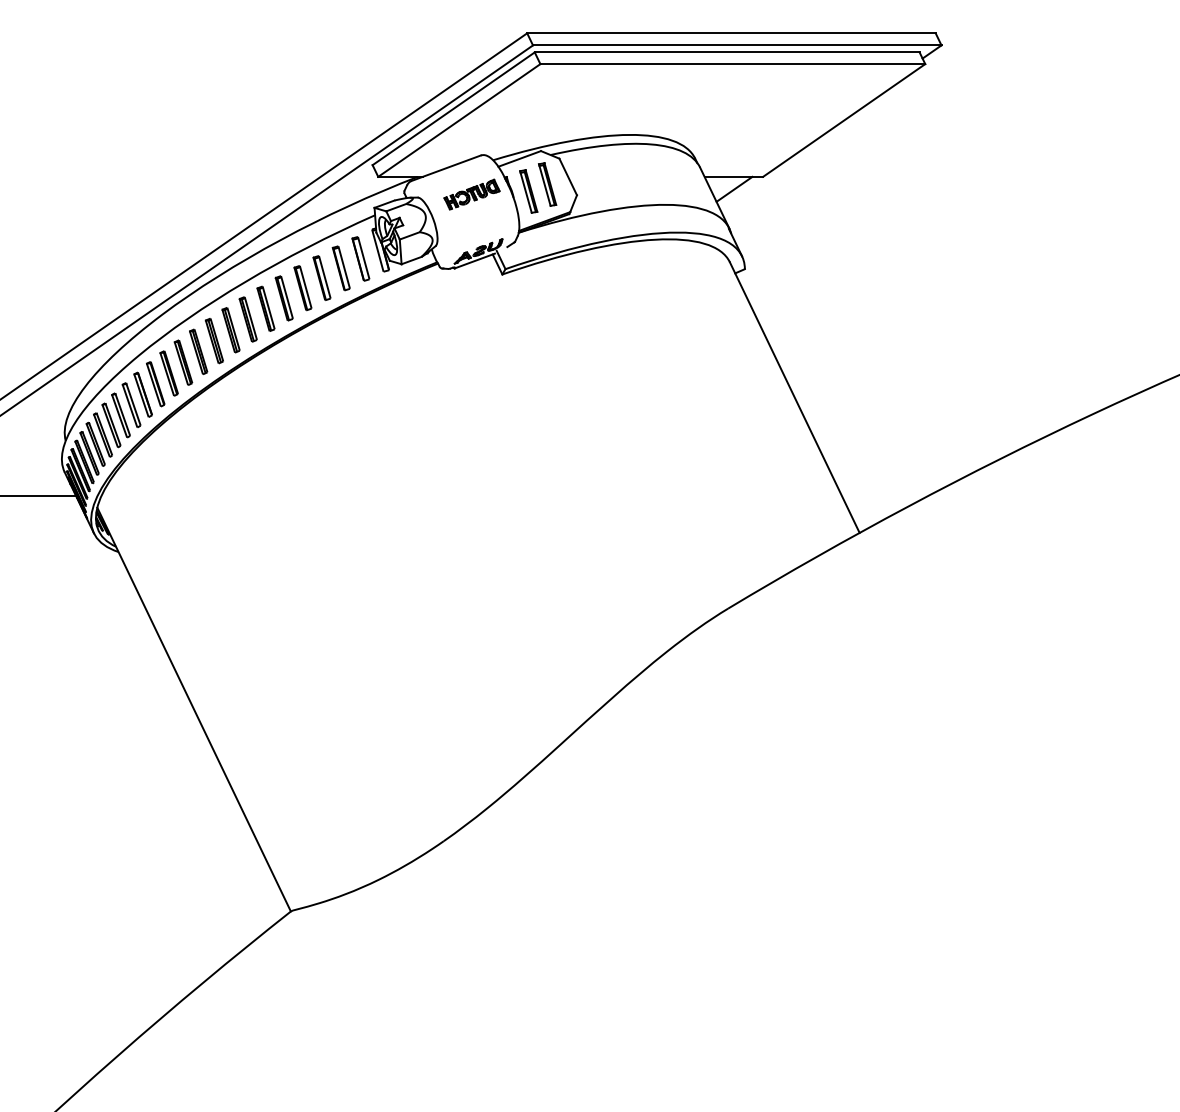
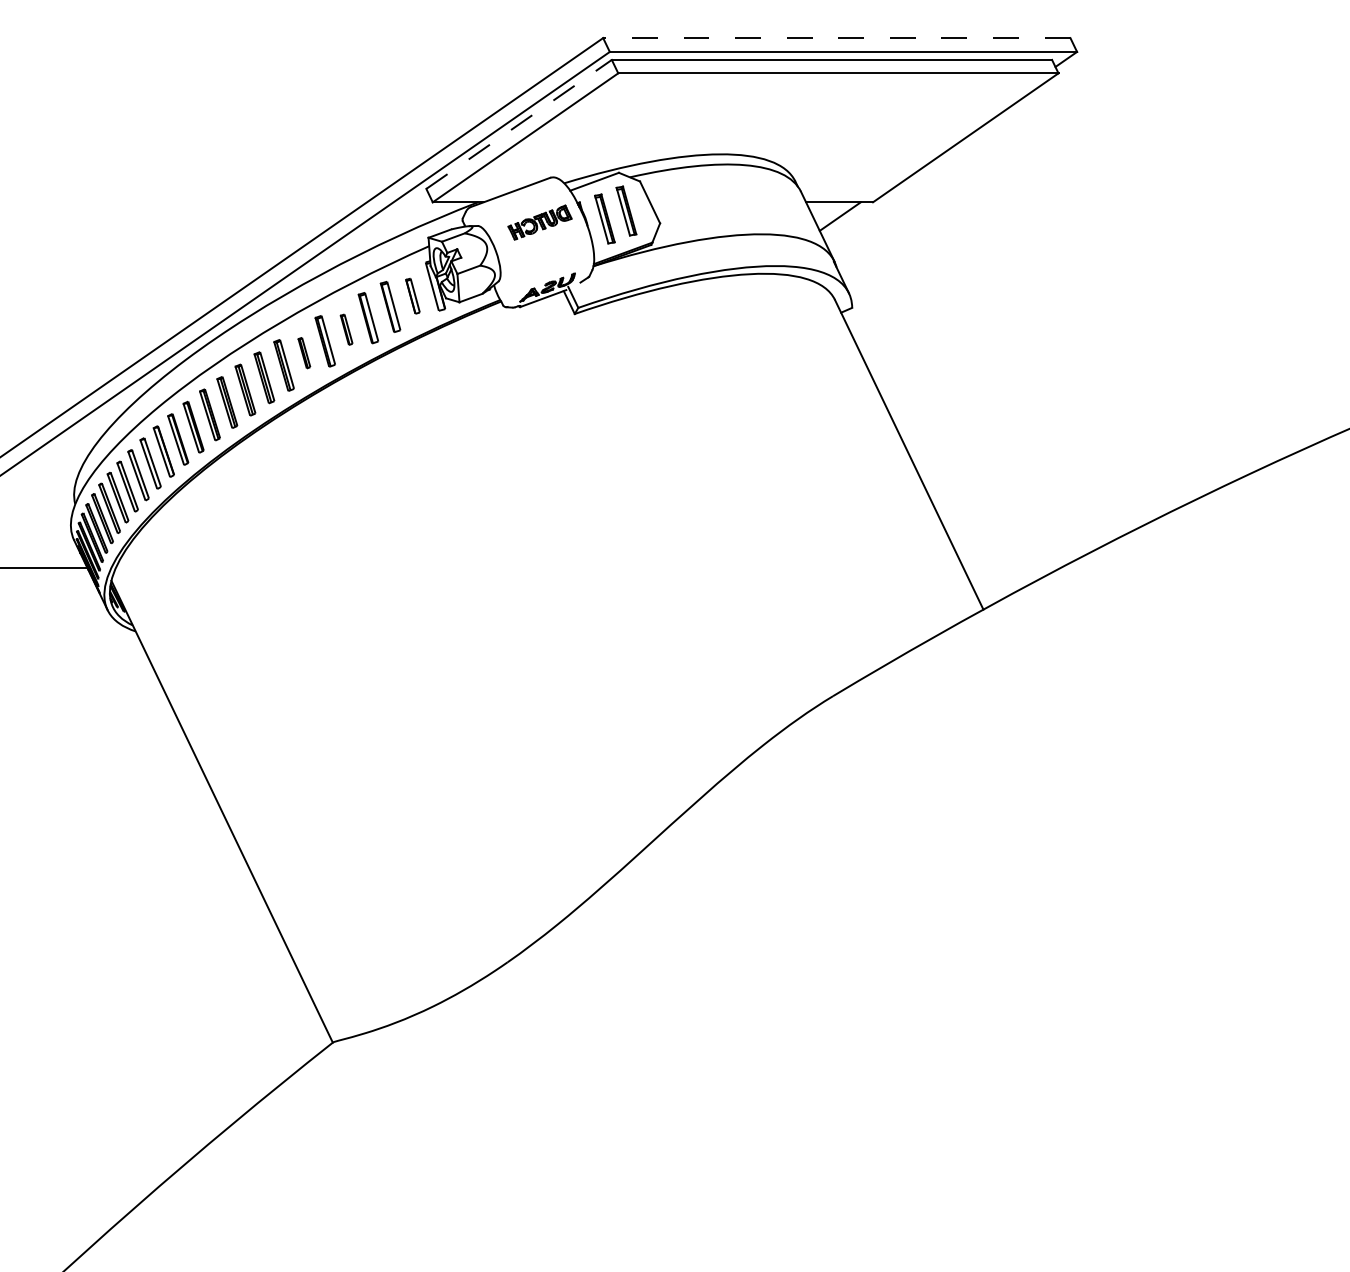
line: (730, 33) -> (835, 38), solid -> dashed
line: (453, 108) -> (518, 124), solid -> dashed
part: (360, 258) -> (412, 295), size x0.7
part: (302, 288) -> (346, 330), size x0.6
part: (265, 308) -> (303, 352), size x0.6

